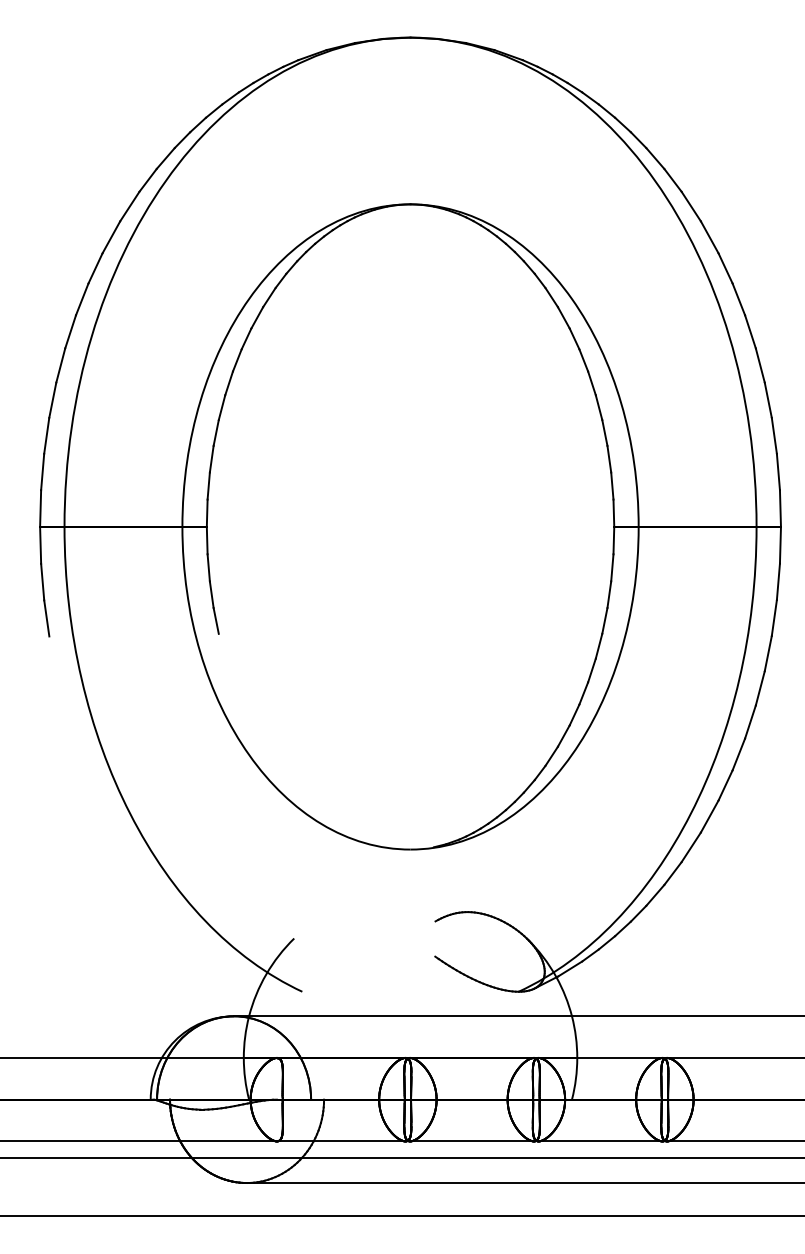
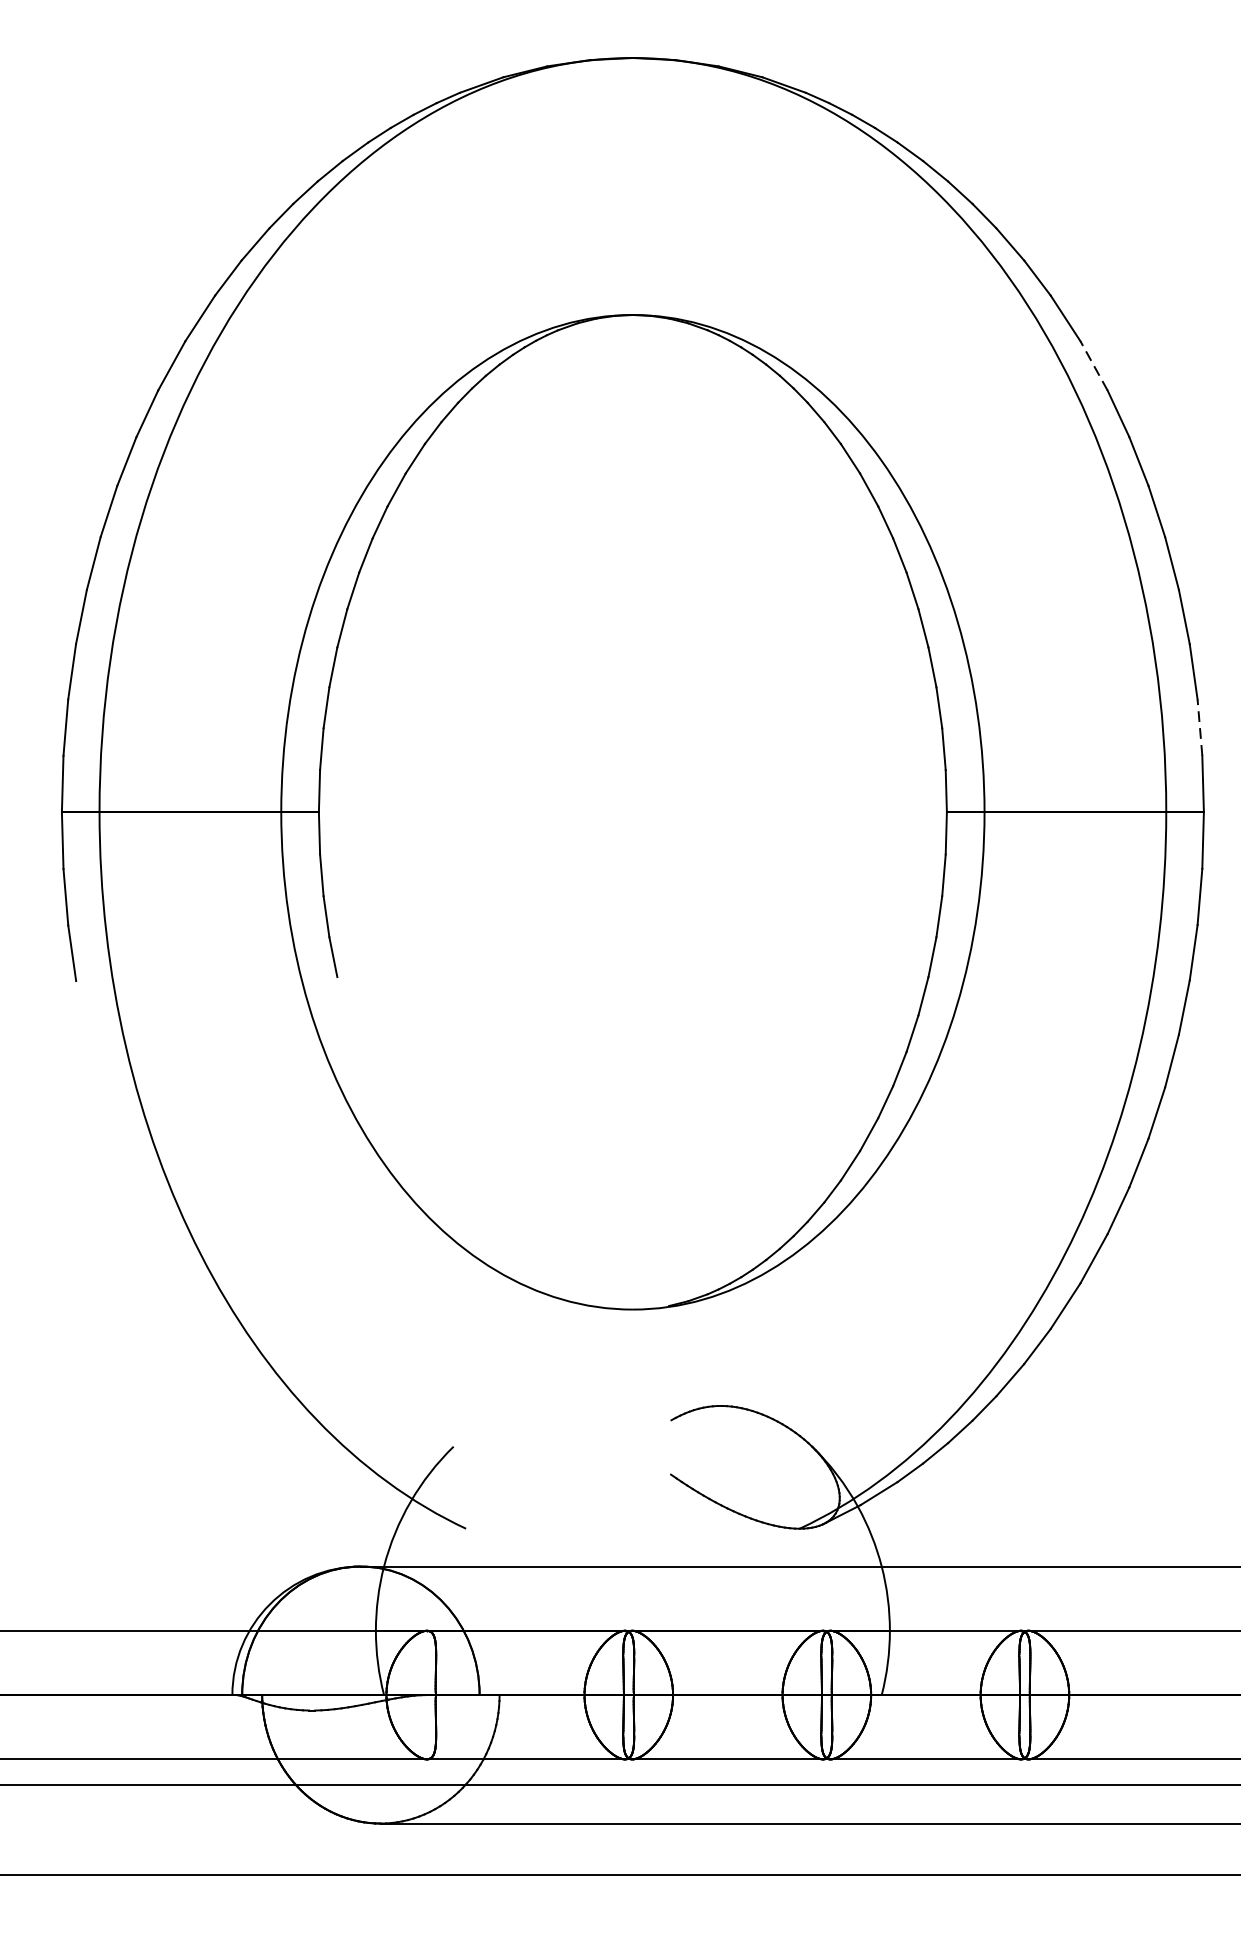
line: (709, 236) -> (1093, 364), solid -> dashed
line: (778, 471) -> (1200, 726), solid -> dashed

